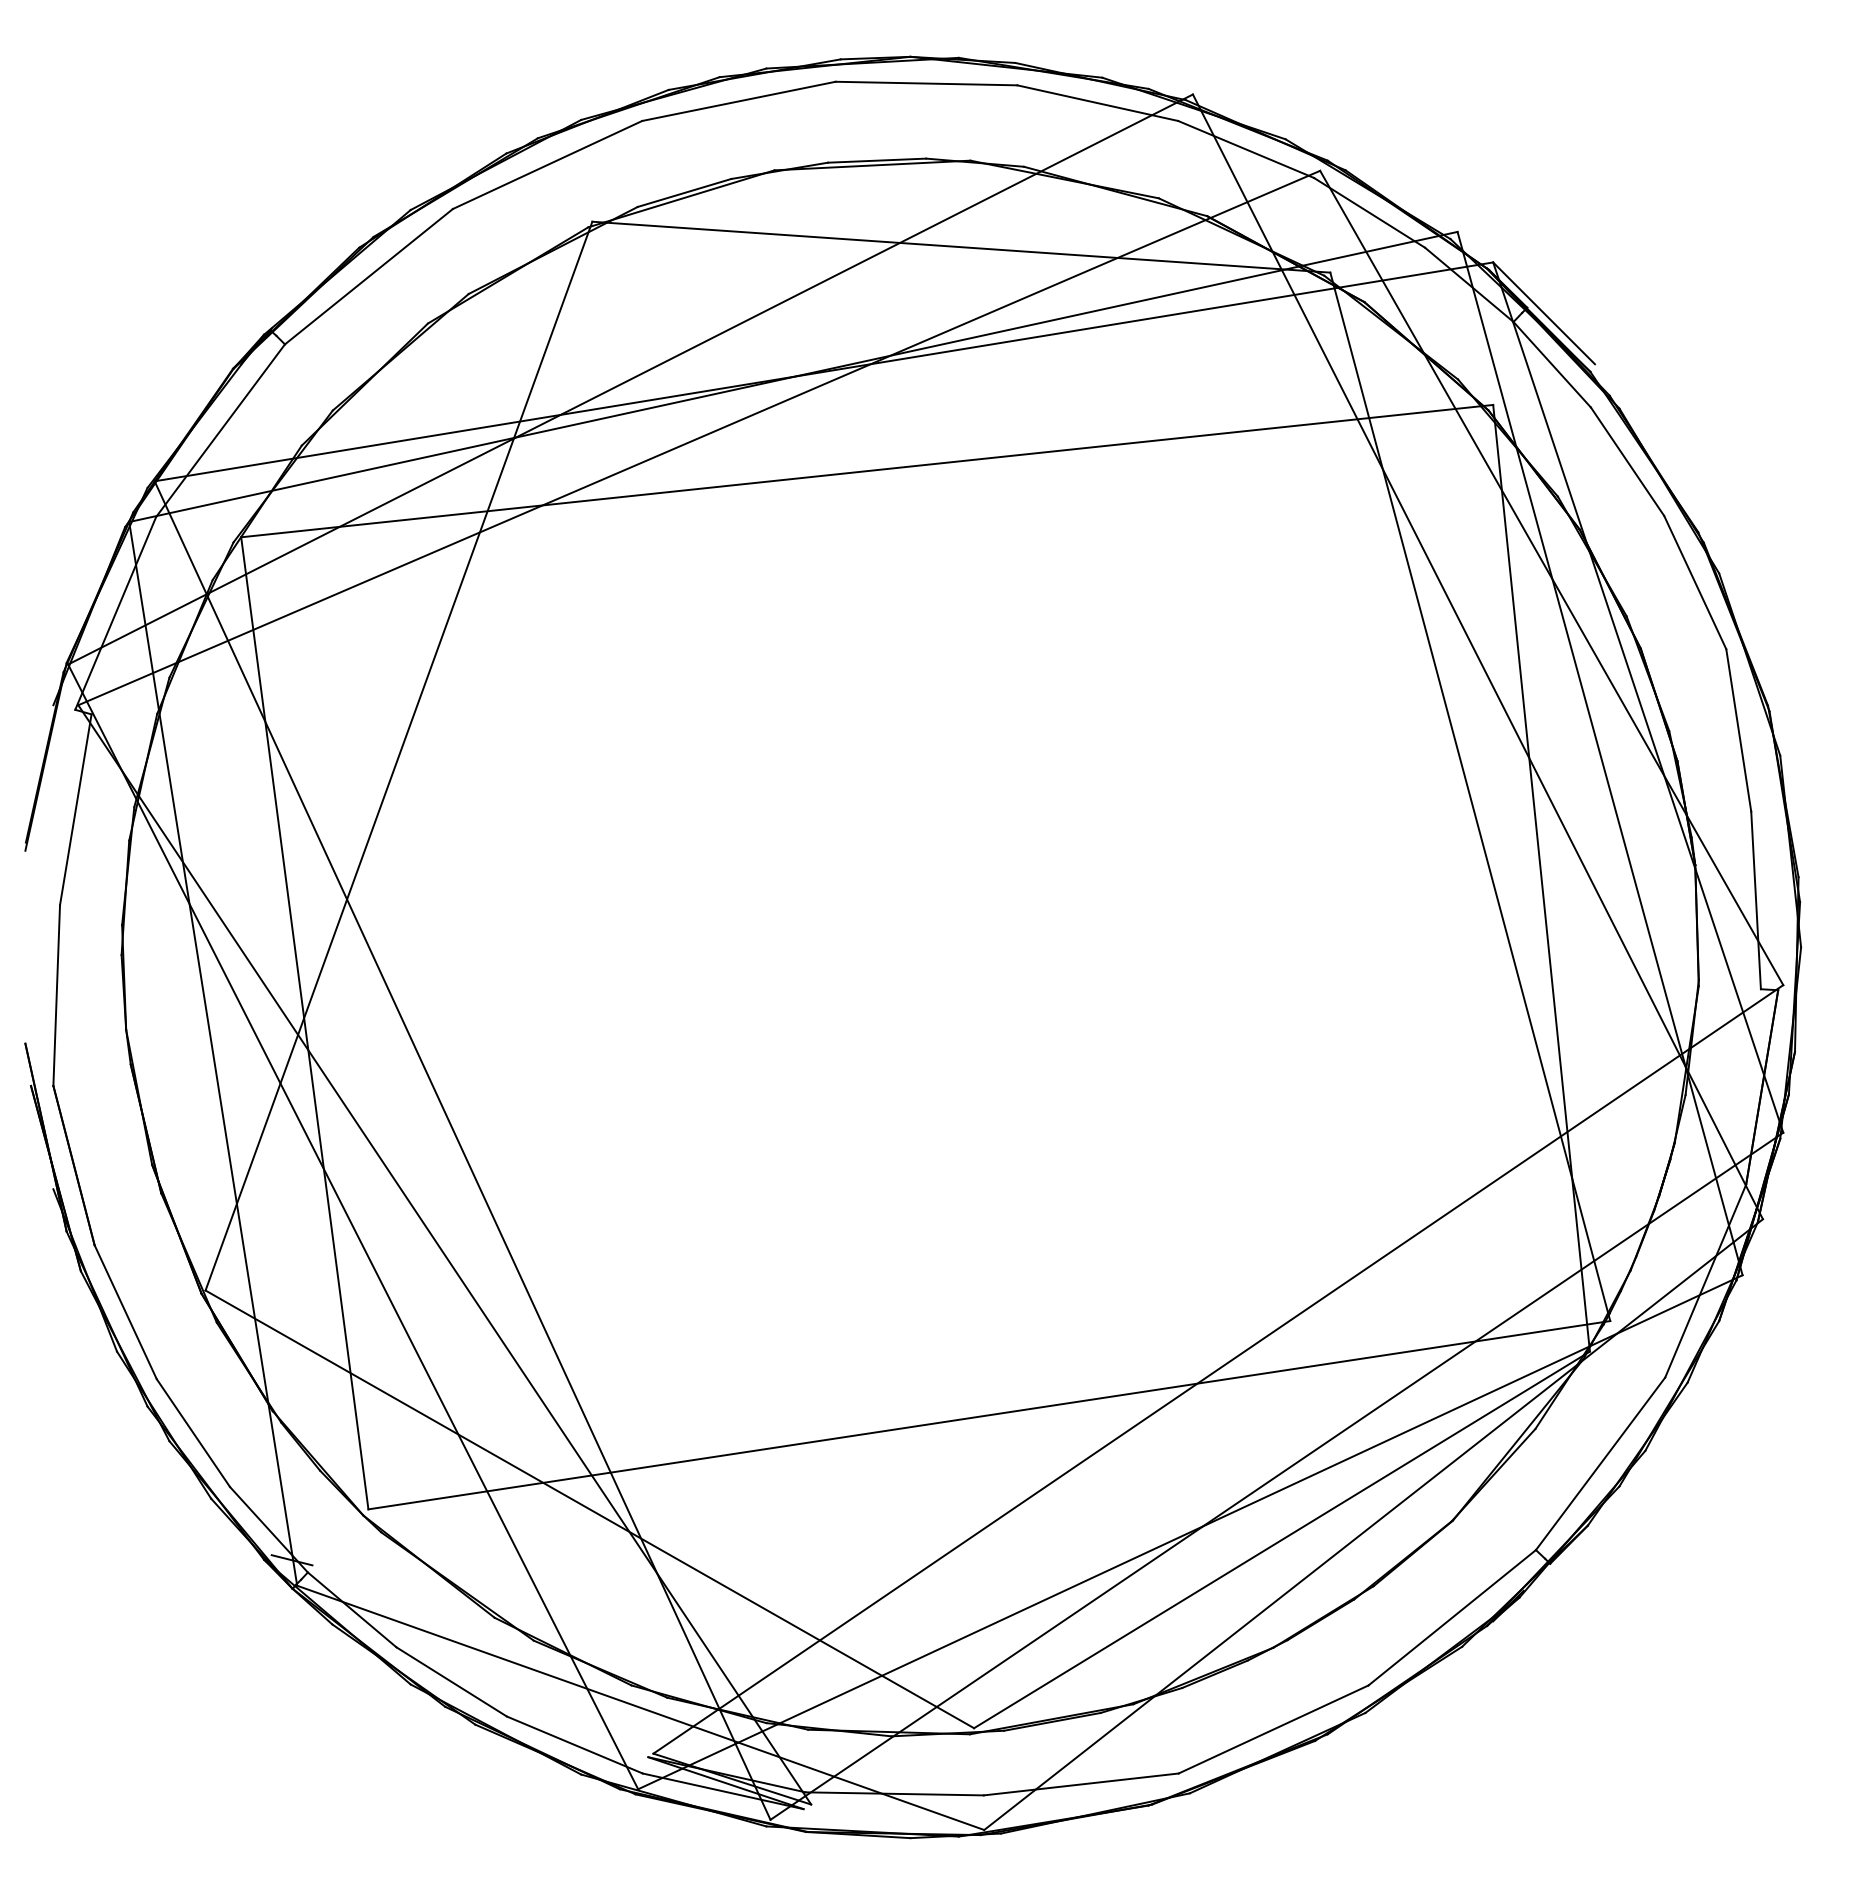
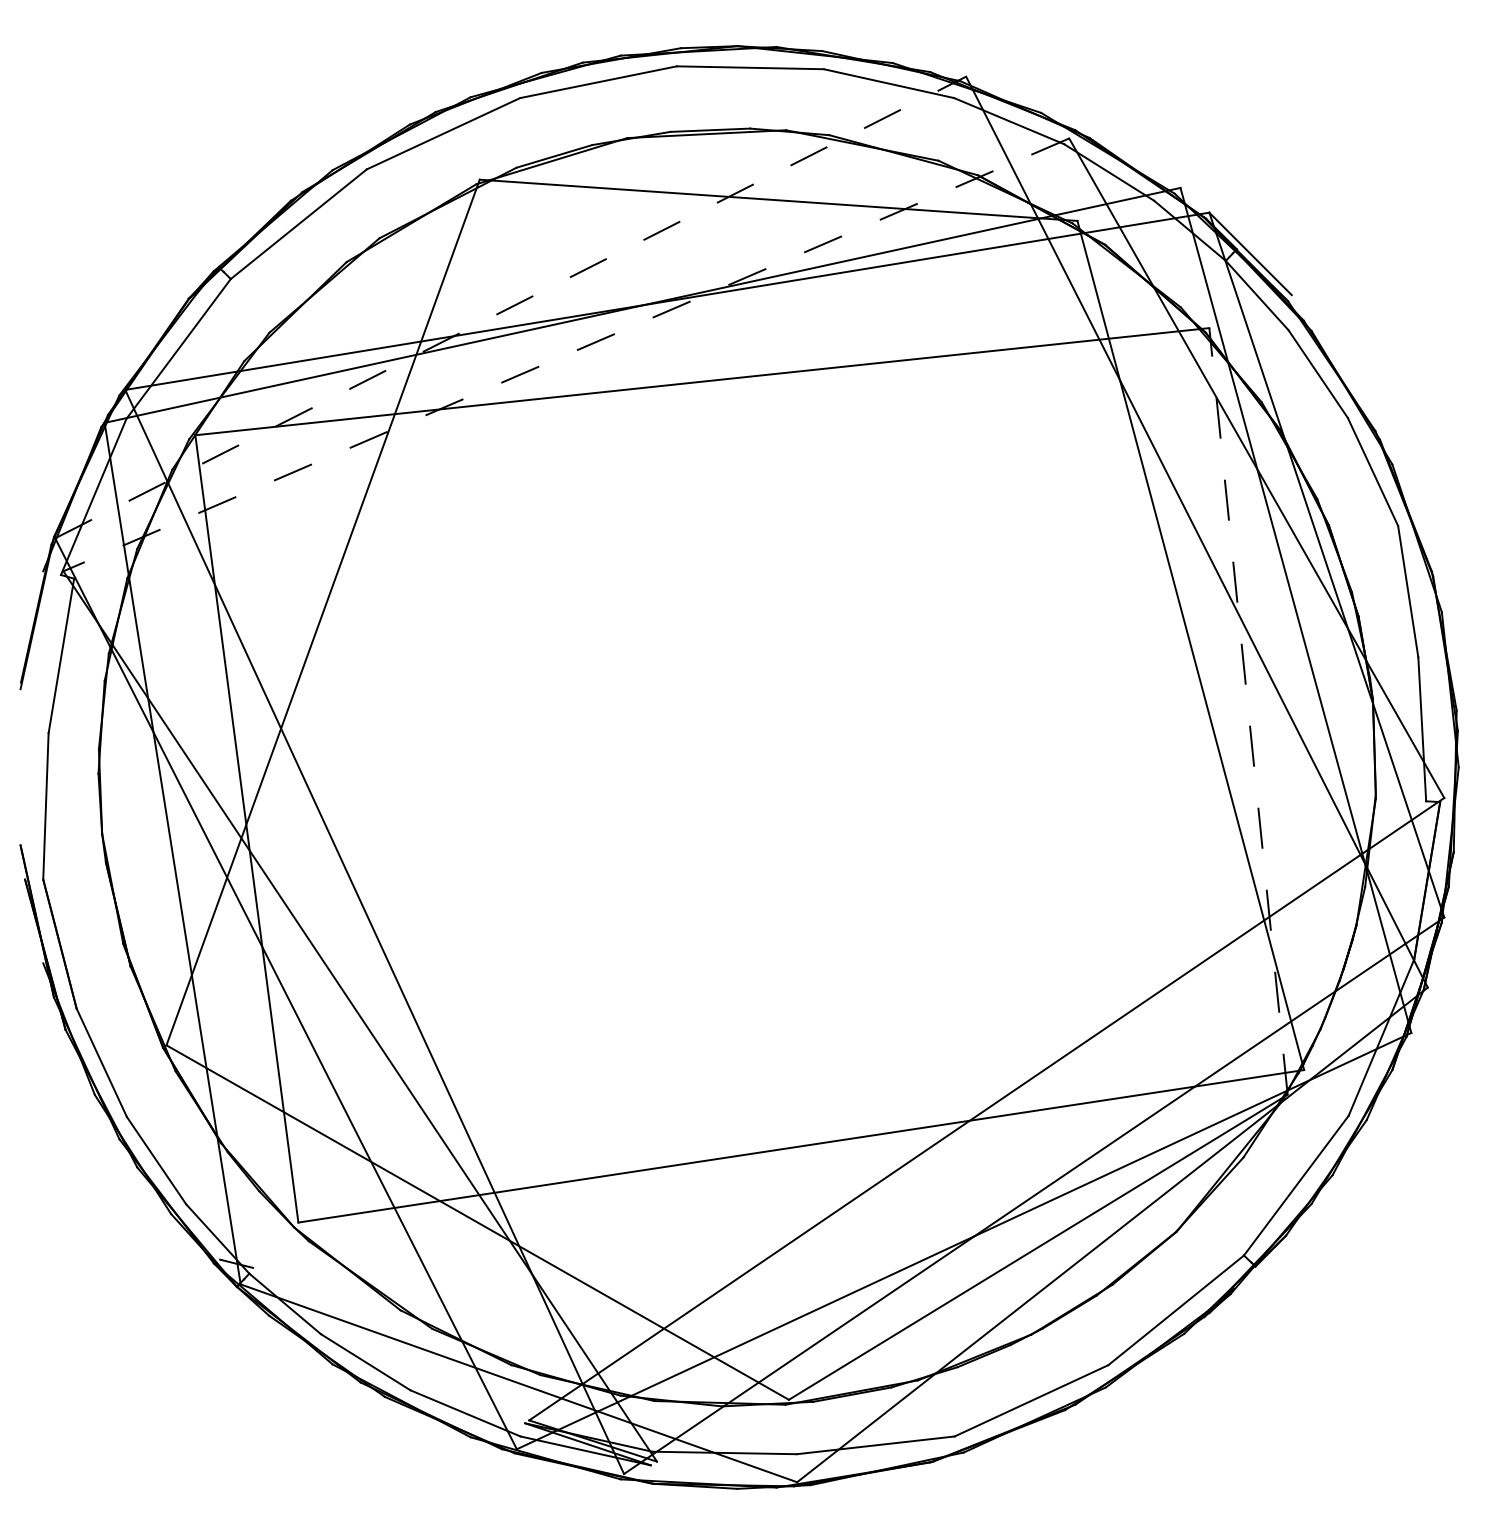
line: (630, 379) -> (510, 307), solid -> dashed
line: (699, 438) -> (566, 355), solid -> dashed
line: (1541, 878) -> (1248, 711), solid -> dashed

